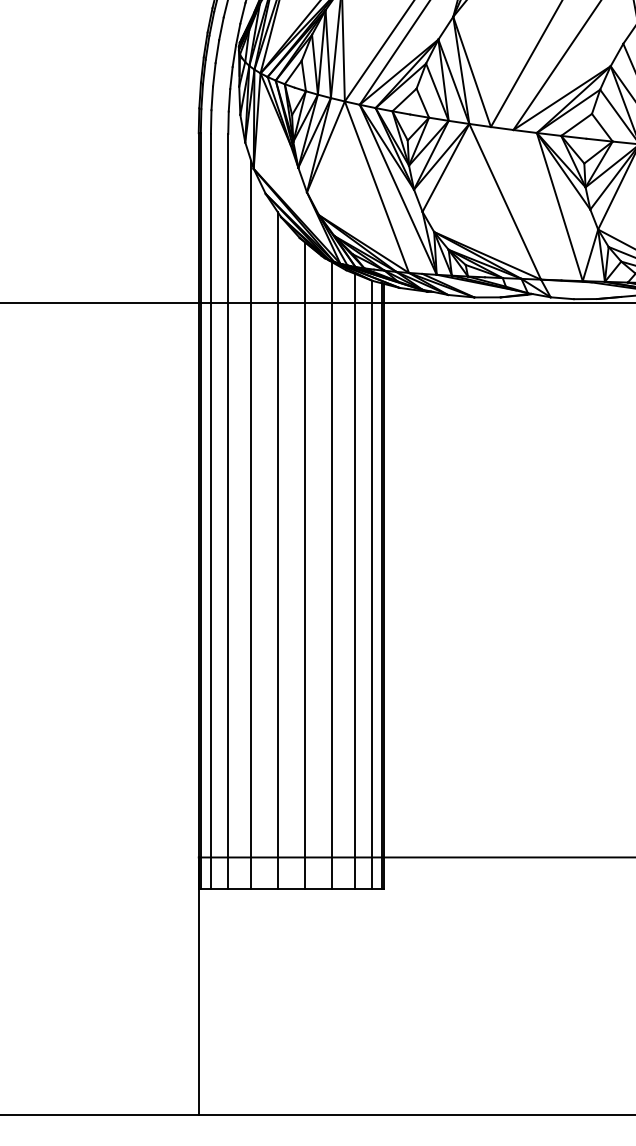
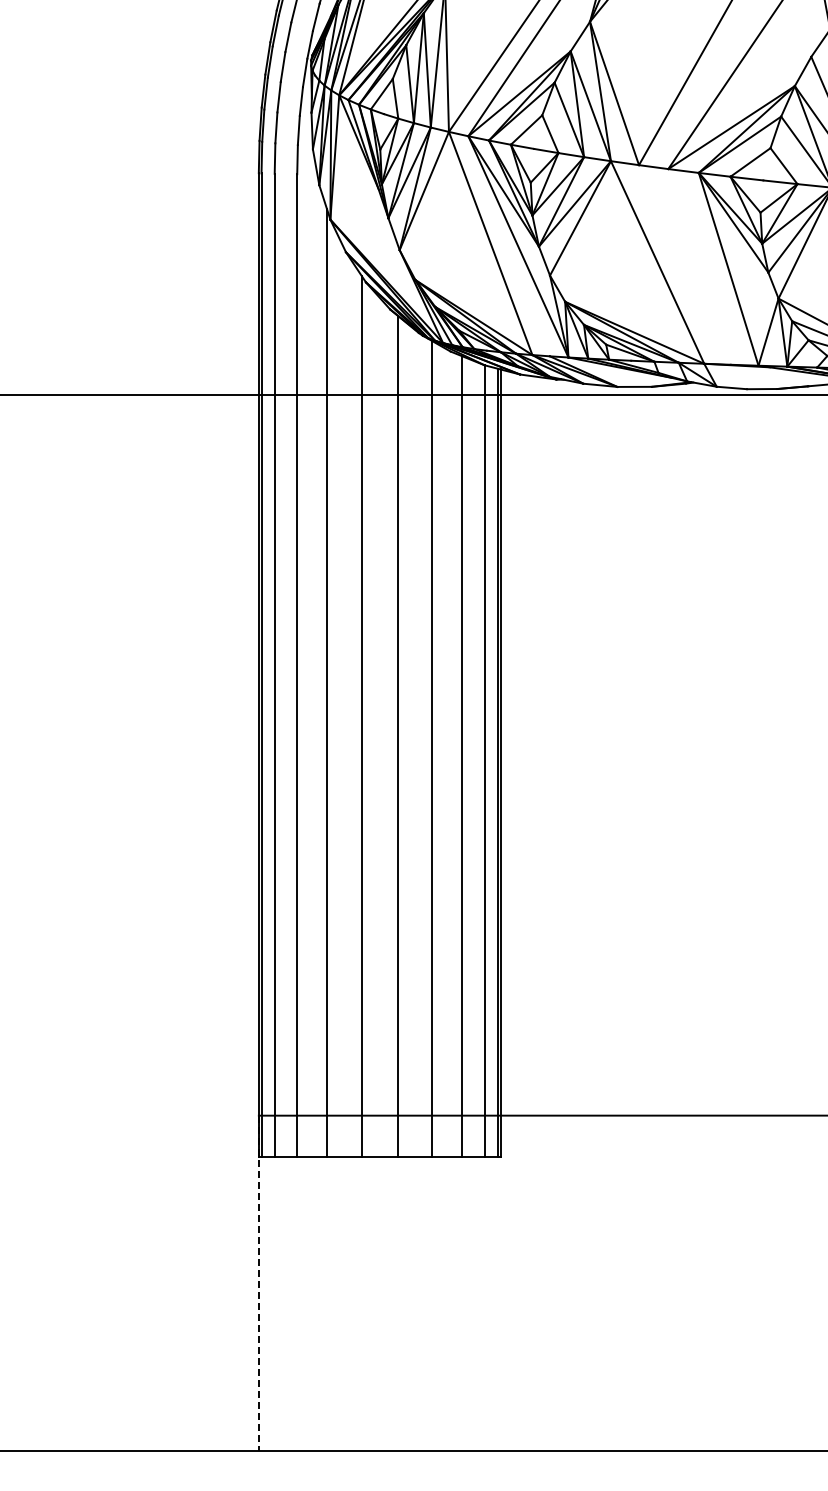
line: (198, 986) -> (258, 1283), solid -> dashed

